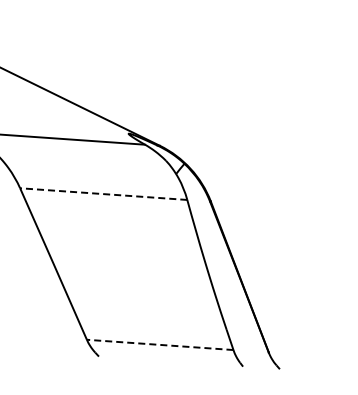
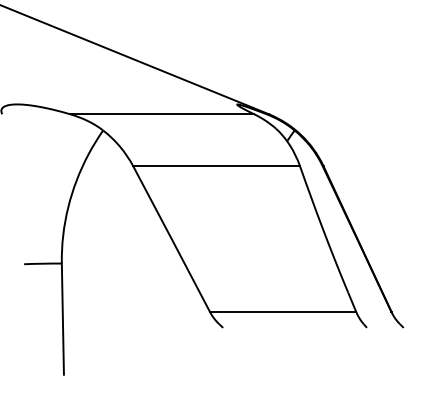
line: (103, 194) -> (216, 166), dashed -> solid
line: (159, 345) -> (282, 312), dashed -> solid

